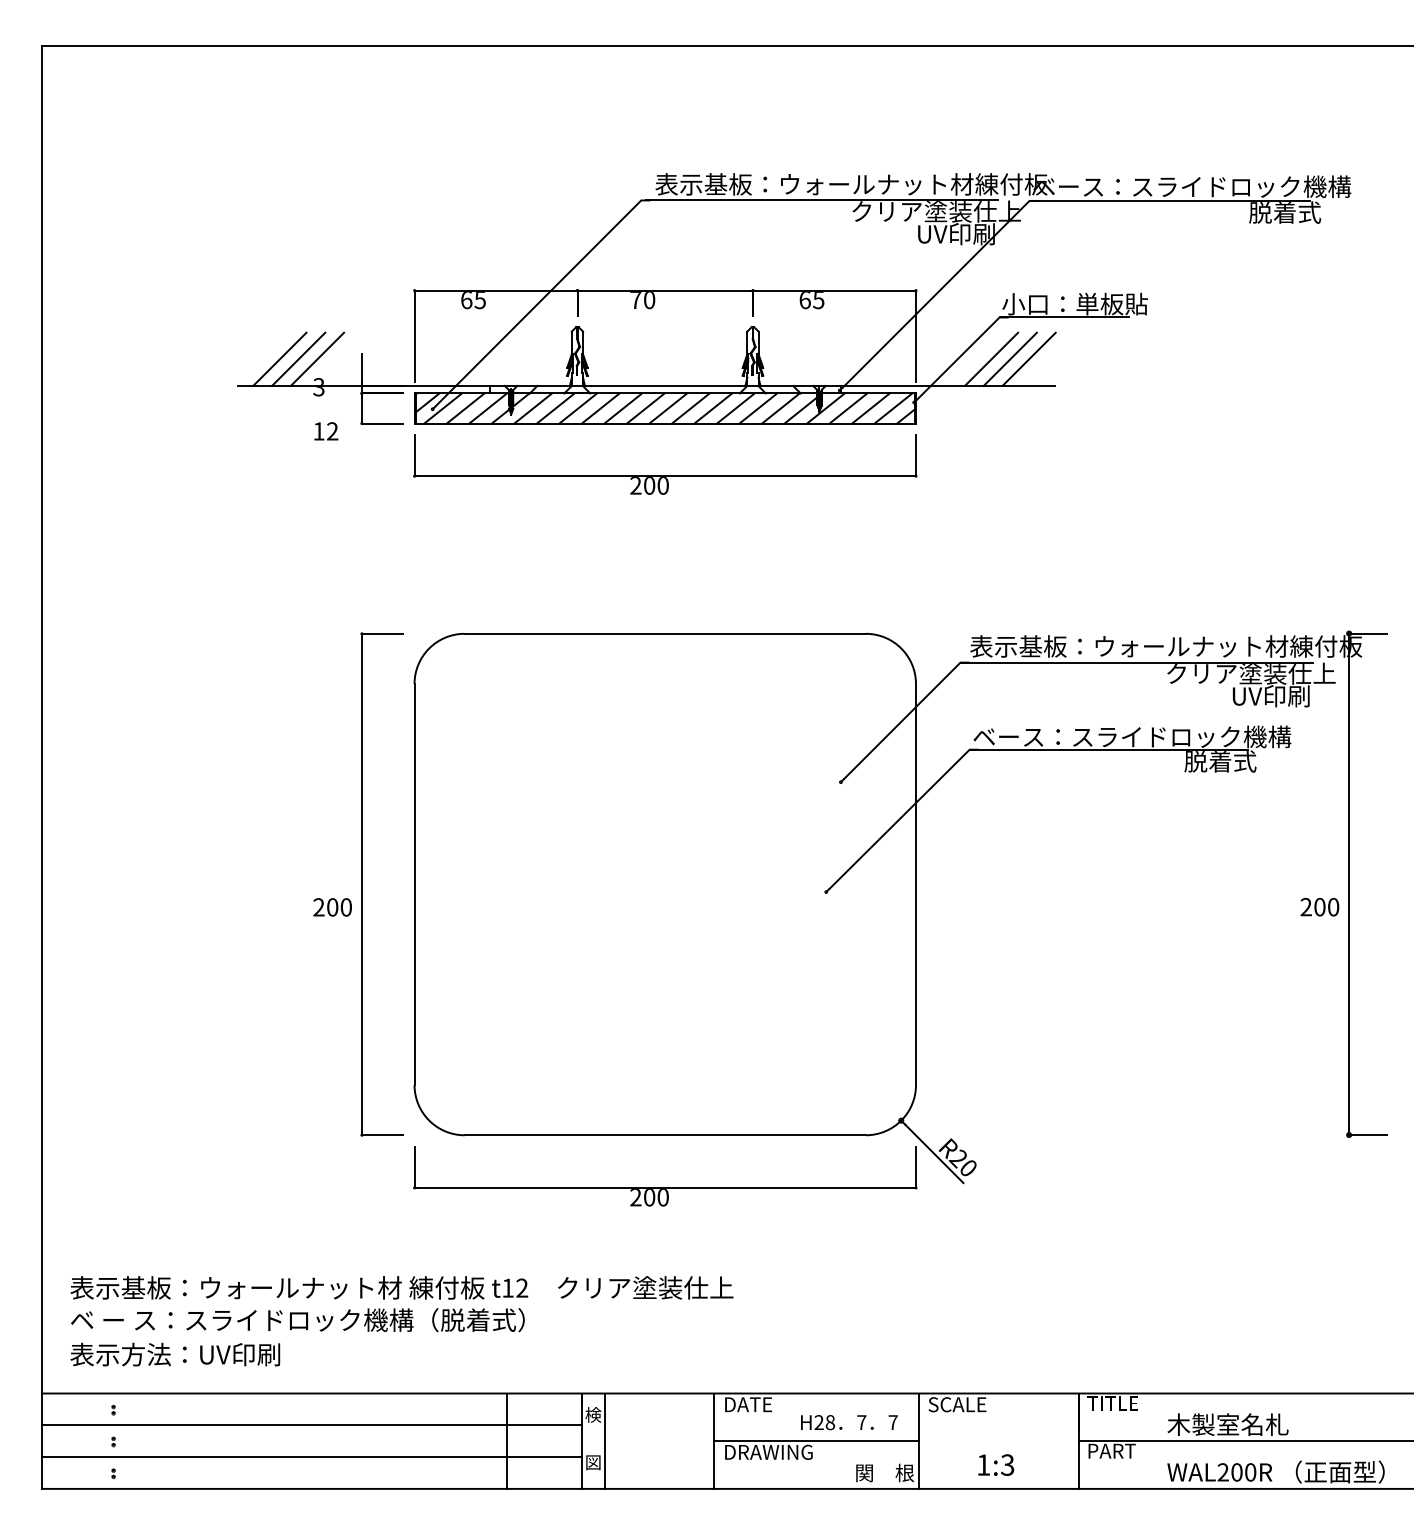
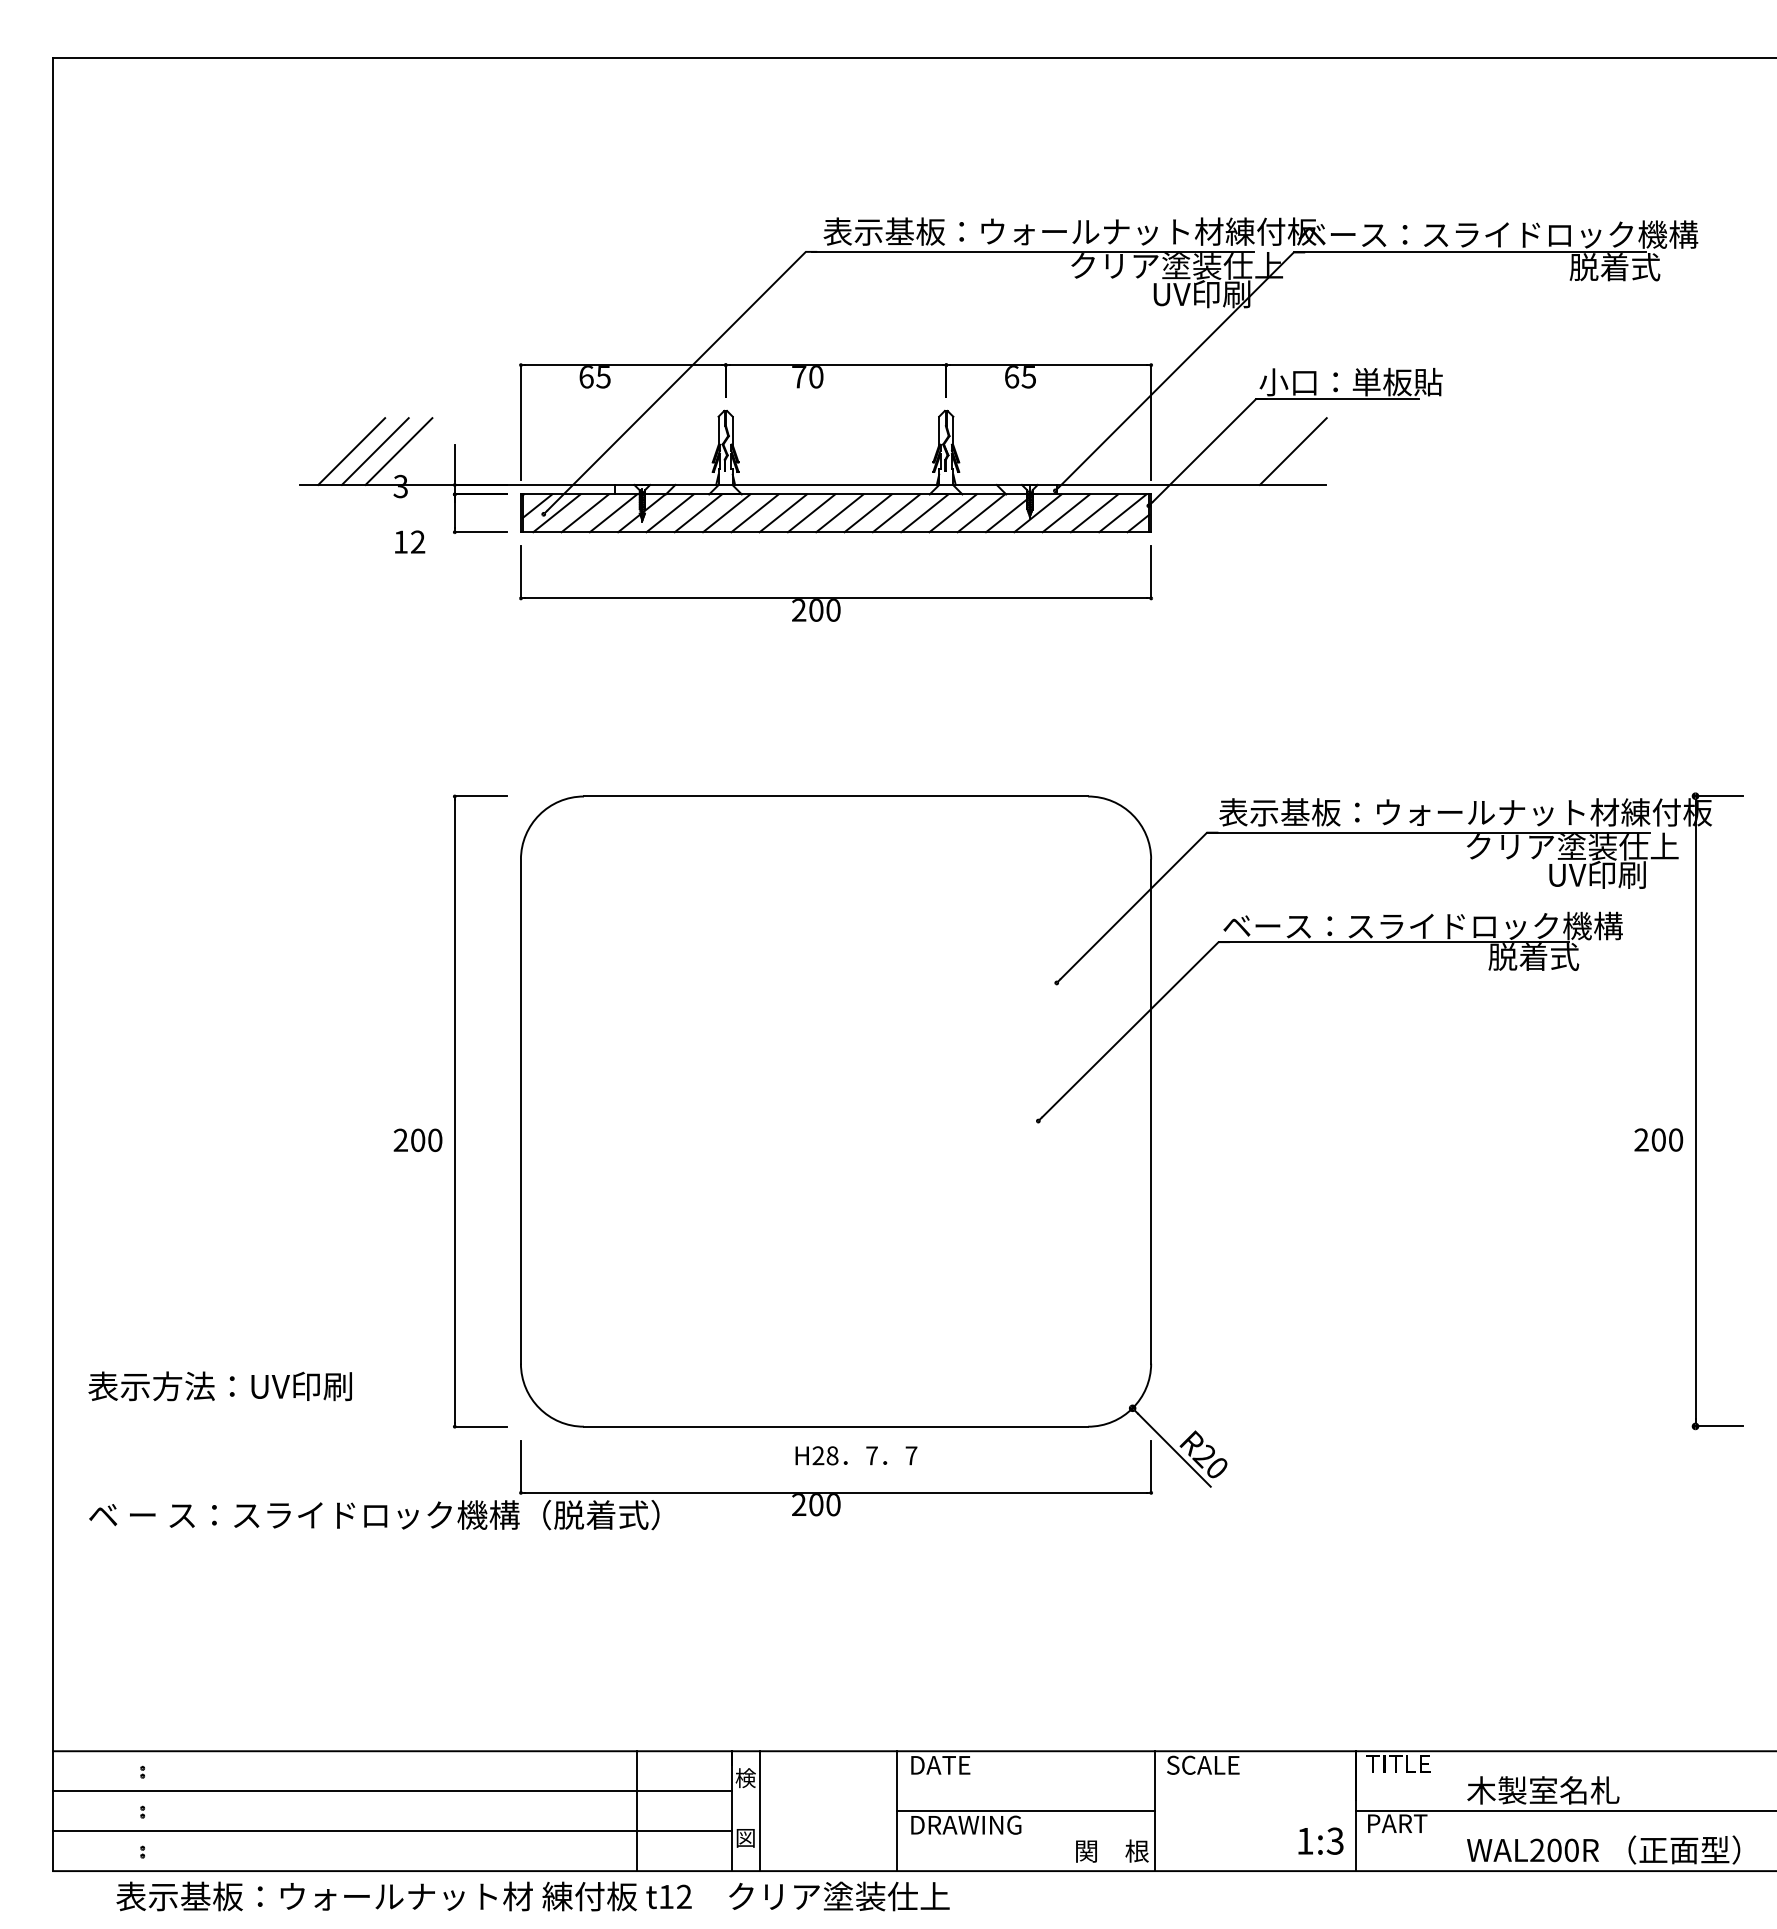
line: (991, 359) -> (1245, 451), removed
line: (1010, 359) -> (1269, 451), removed
text: (401, 1287) -> (532, 1896), moved
text: (298, 1320) -> (374, 1515), moved
text: (174, 1354) -> (219, 1386), moved
text: (849, 1422) -> (856, 1455), moved
text: (995, 1464) -> (1320, 1840), moved

